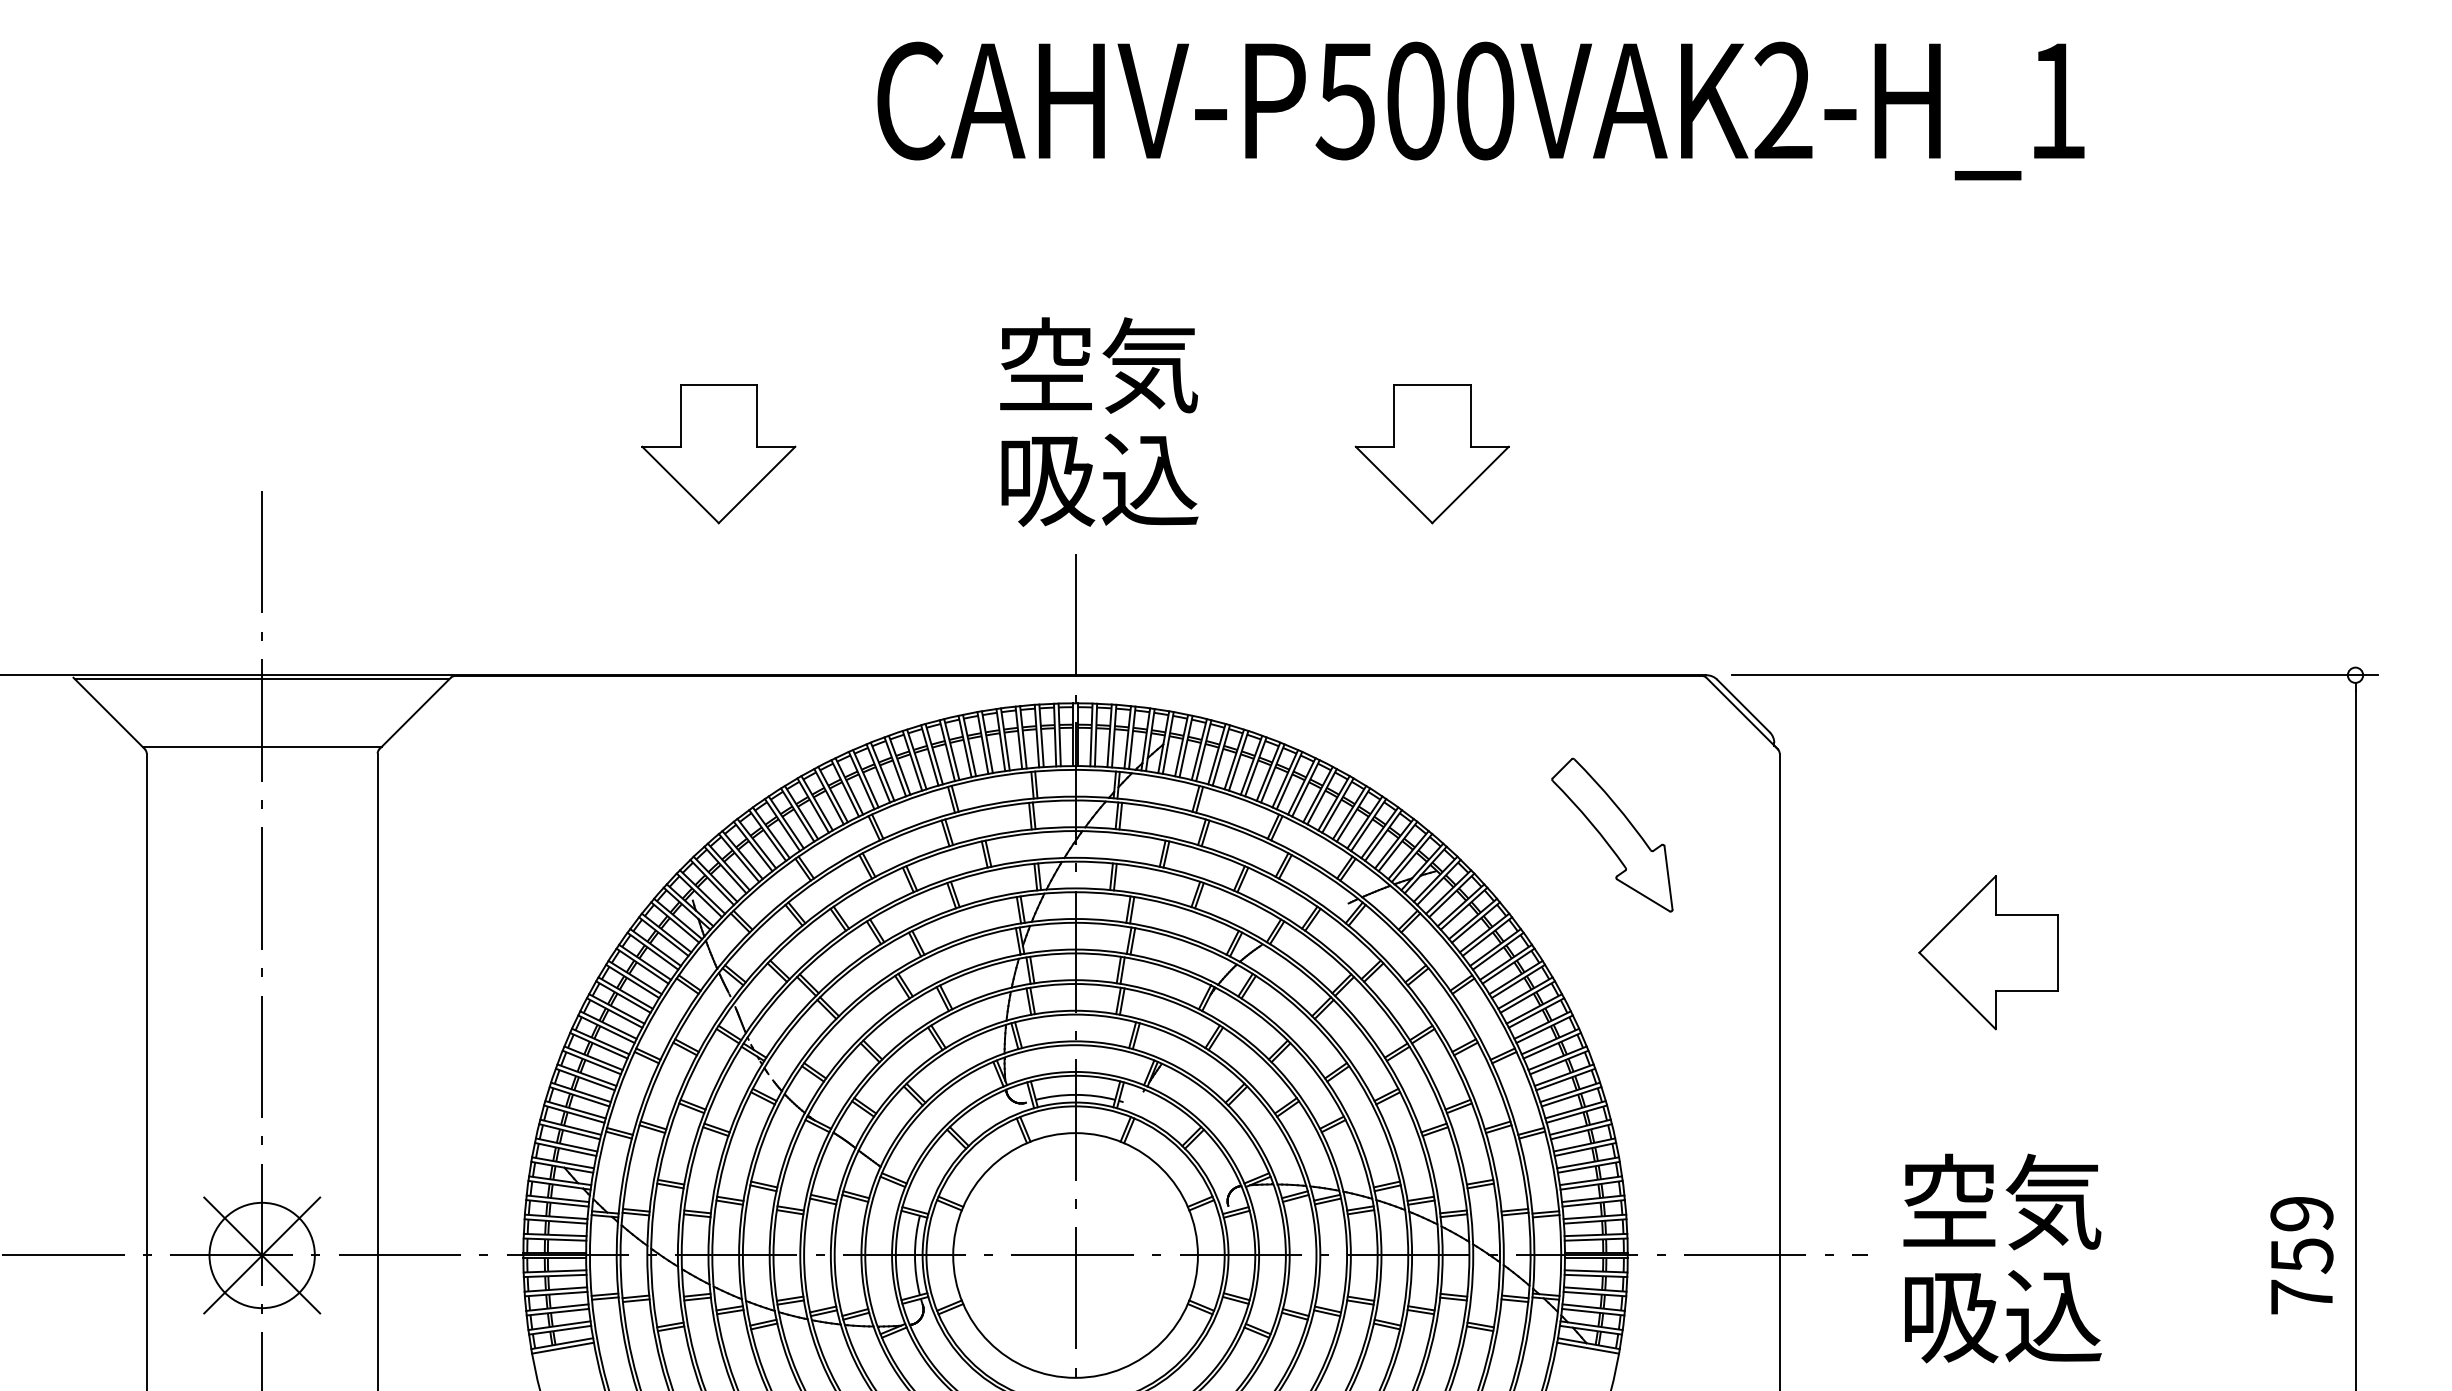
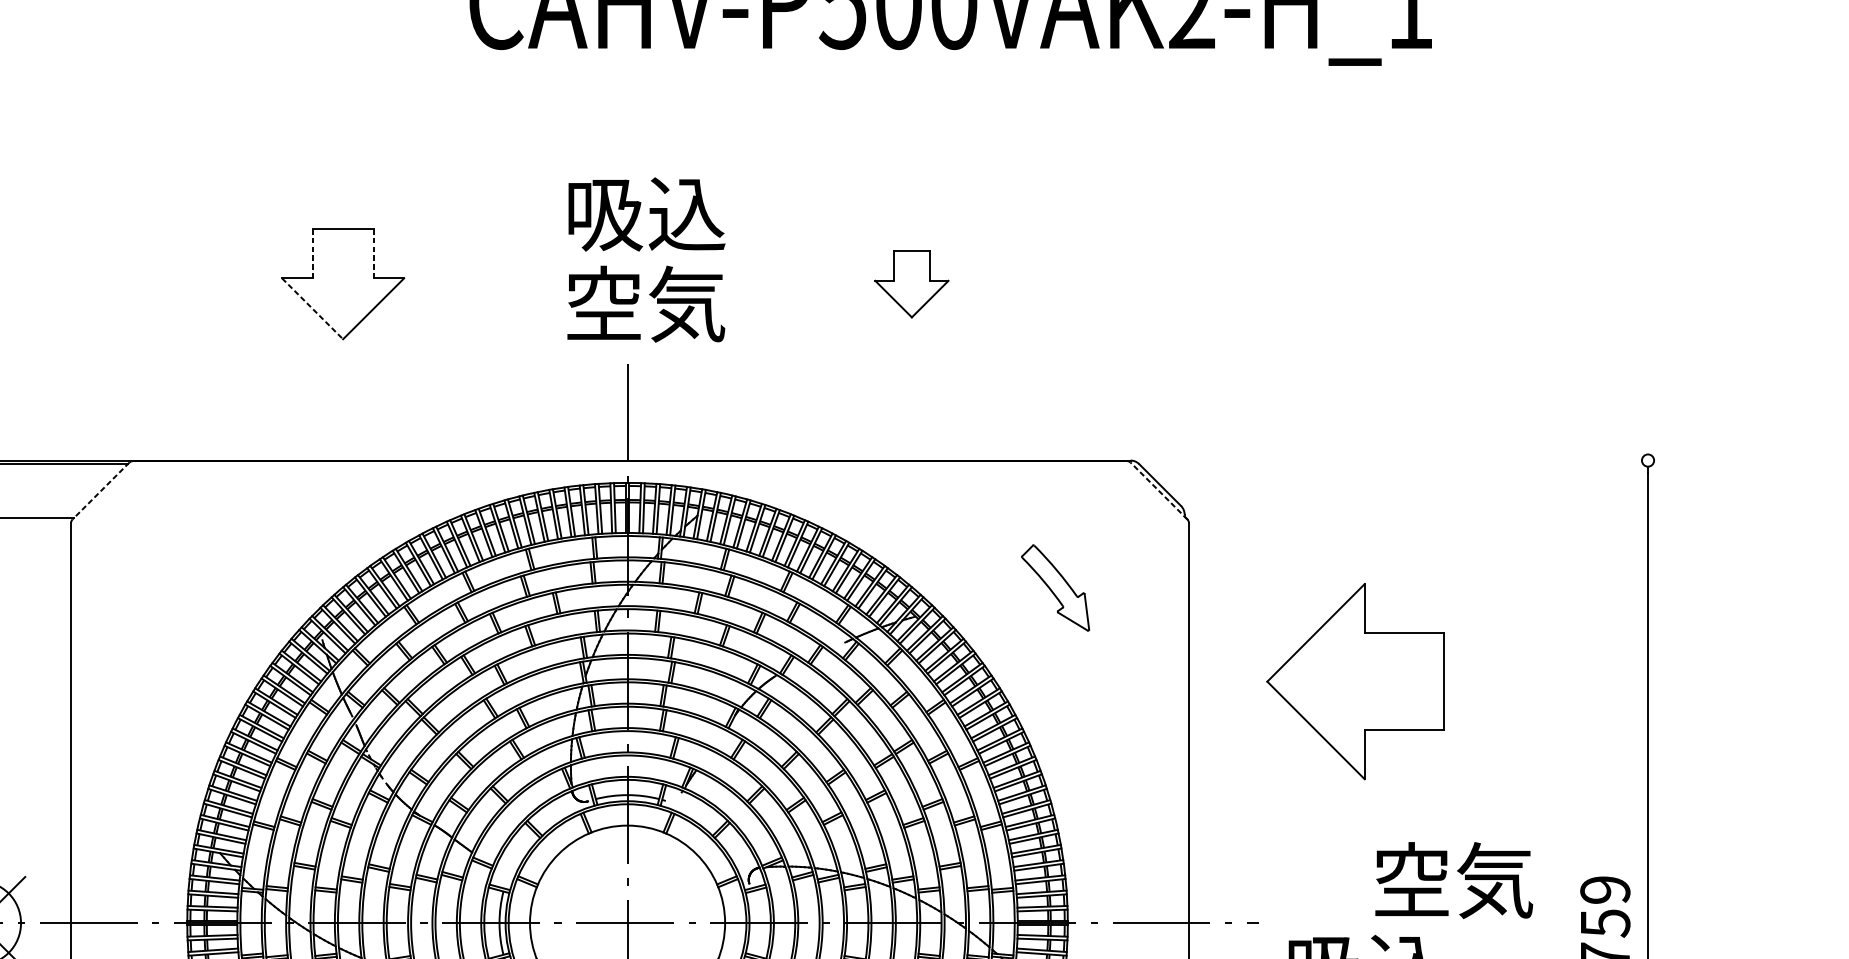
text: (1099, 365) -> (646, 213), 空気 -> 吸込
line: (680, 415) -> (312, 253), solid -> dashed
line: (757, 415) -> (373, 253), solid -> dashed
part: (1431, 454) -> (911, 284), size x0.6
text: (1099, 479) -> (646, 304), 吸込 -> 空気
line: (680, 485) -> (312, 309), solid -> dashed
line: (2054, 675) -> (1408, 460), removed
line: (414, 713) -> (100, 491), solid -> dashed
line: (1741, 713) -> (1158, 491), solid -> dashed
part: (1612, 834) -> (1055, 587), size x0.7
part: (1988, 952) -> (1355, 681), size x1.6
text: (2002, 1201) -> (1454, 880), moved

